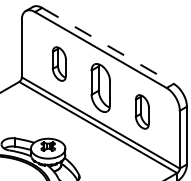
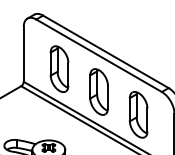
line: (107, 45) -> (105, 51), dashed -> solid
part: (59, 63) -> (59, 68), size x1.43
part: (142, 111) -> (138, 114), size x1.43

